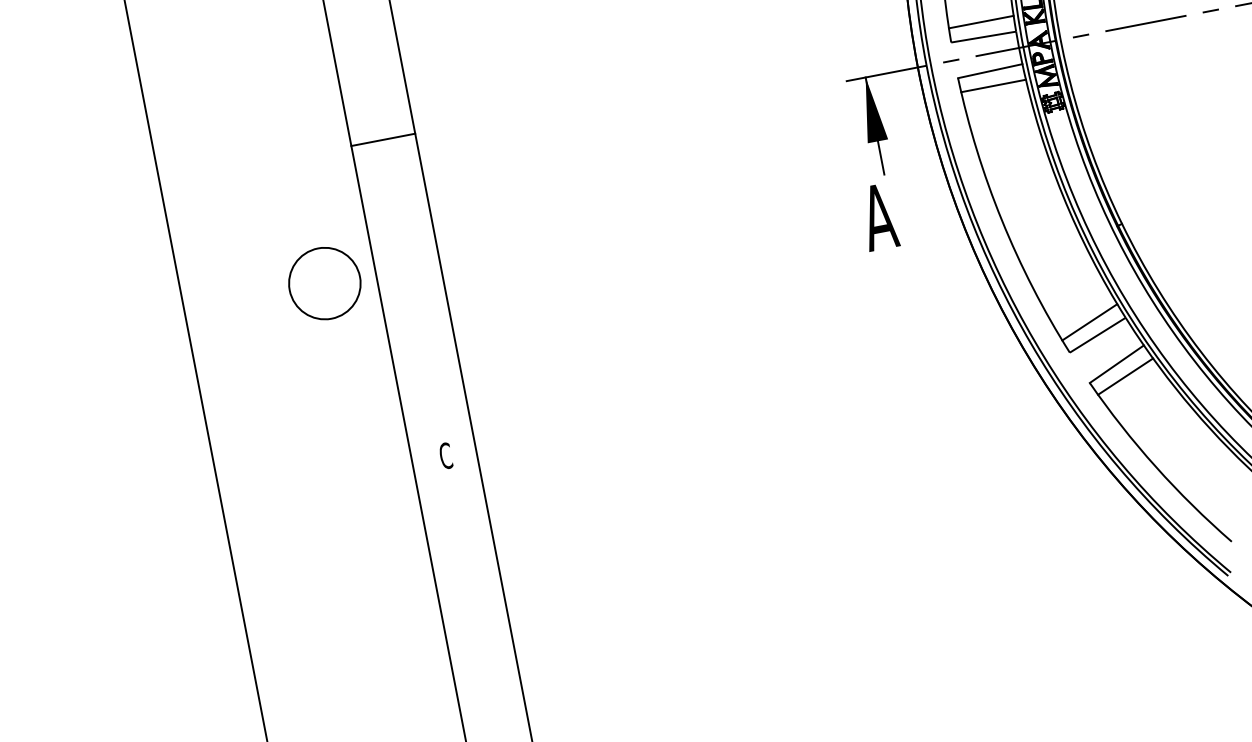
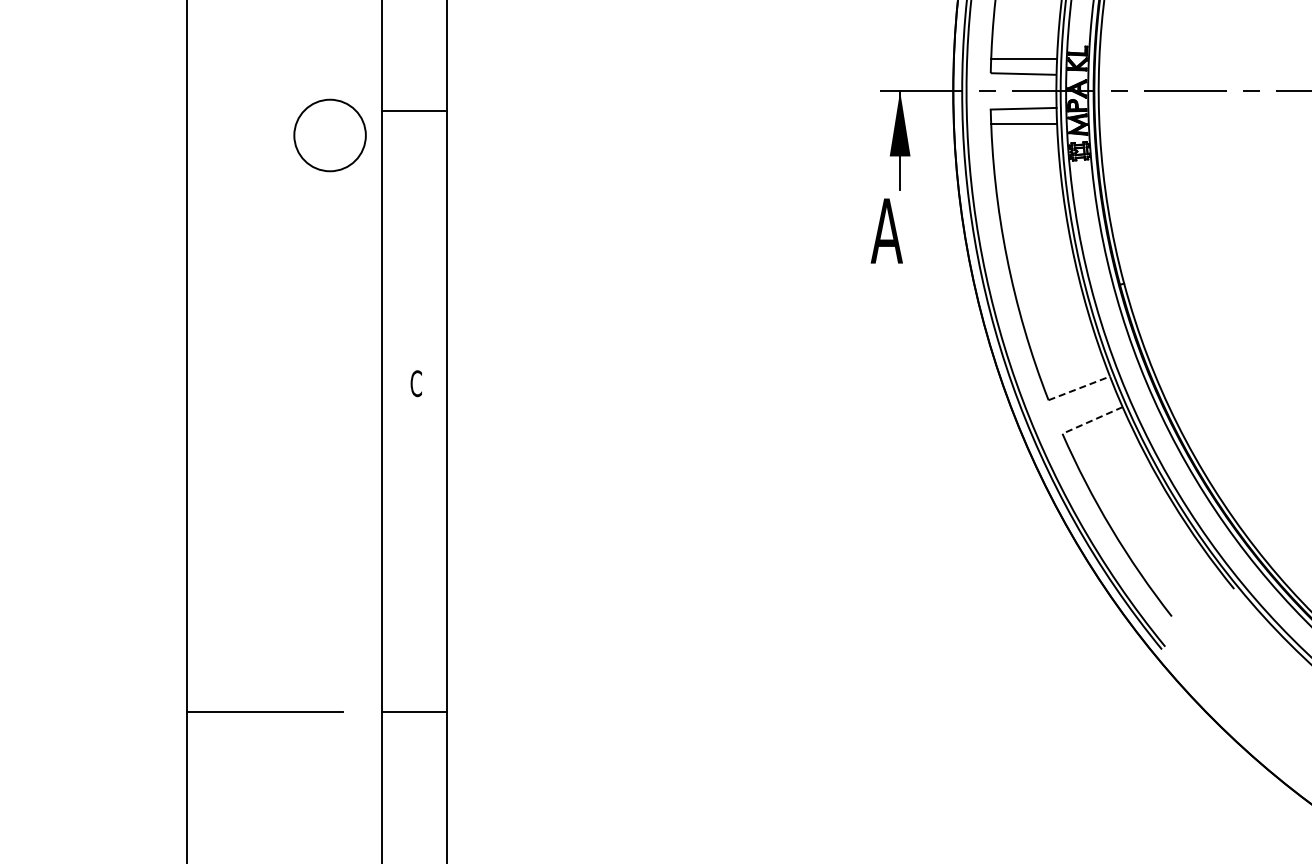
line: (383, 139) -> (414, 111), moved
circle: (324, 283) -> (329, 135), moved
line: (1089, 321) -> (1073, 373), removed
line: (1097, 335) -> (1079, 388), solid -> dashed
line: (1116, 364) -> (1092, 420), solid -> dashed
line: (1125, 375) -> (1098, 433), removed

